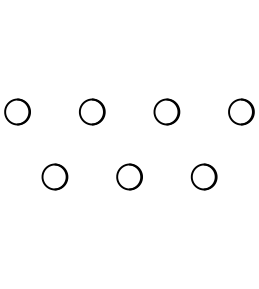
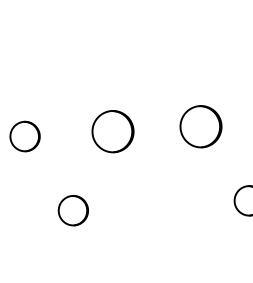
part: (92, 111) -> (113, 131), size x1.4
part: (166, 111) -> (200, 126), size x1.4
part: (129, 176) -> (161, 205), removed

